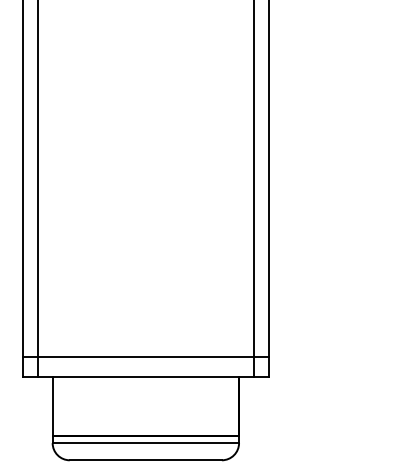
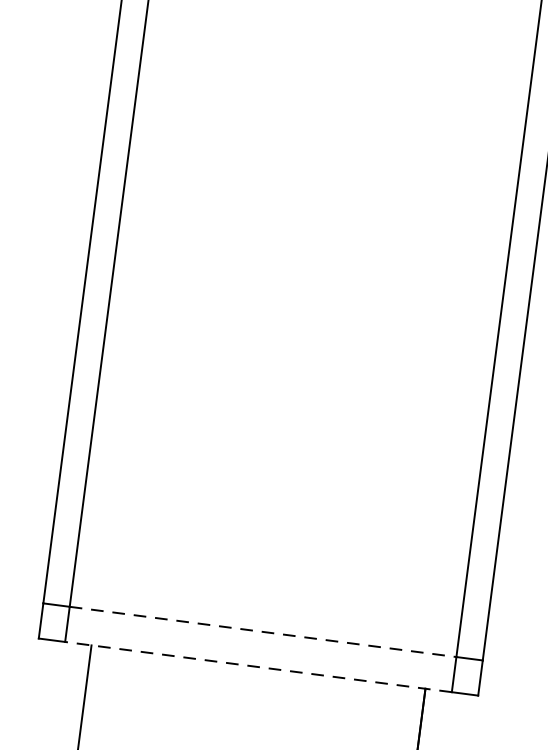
line: (145, 357) -> (262, 632), solid -> dashed
line: (145, 376) -> (257, 666), solid -> dashed

